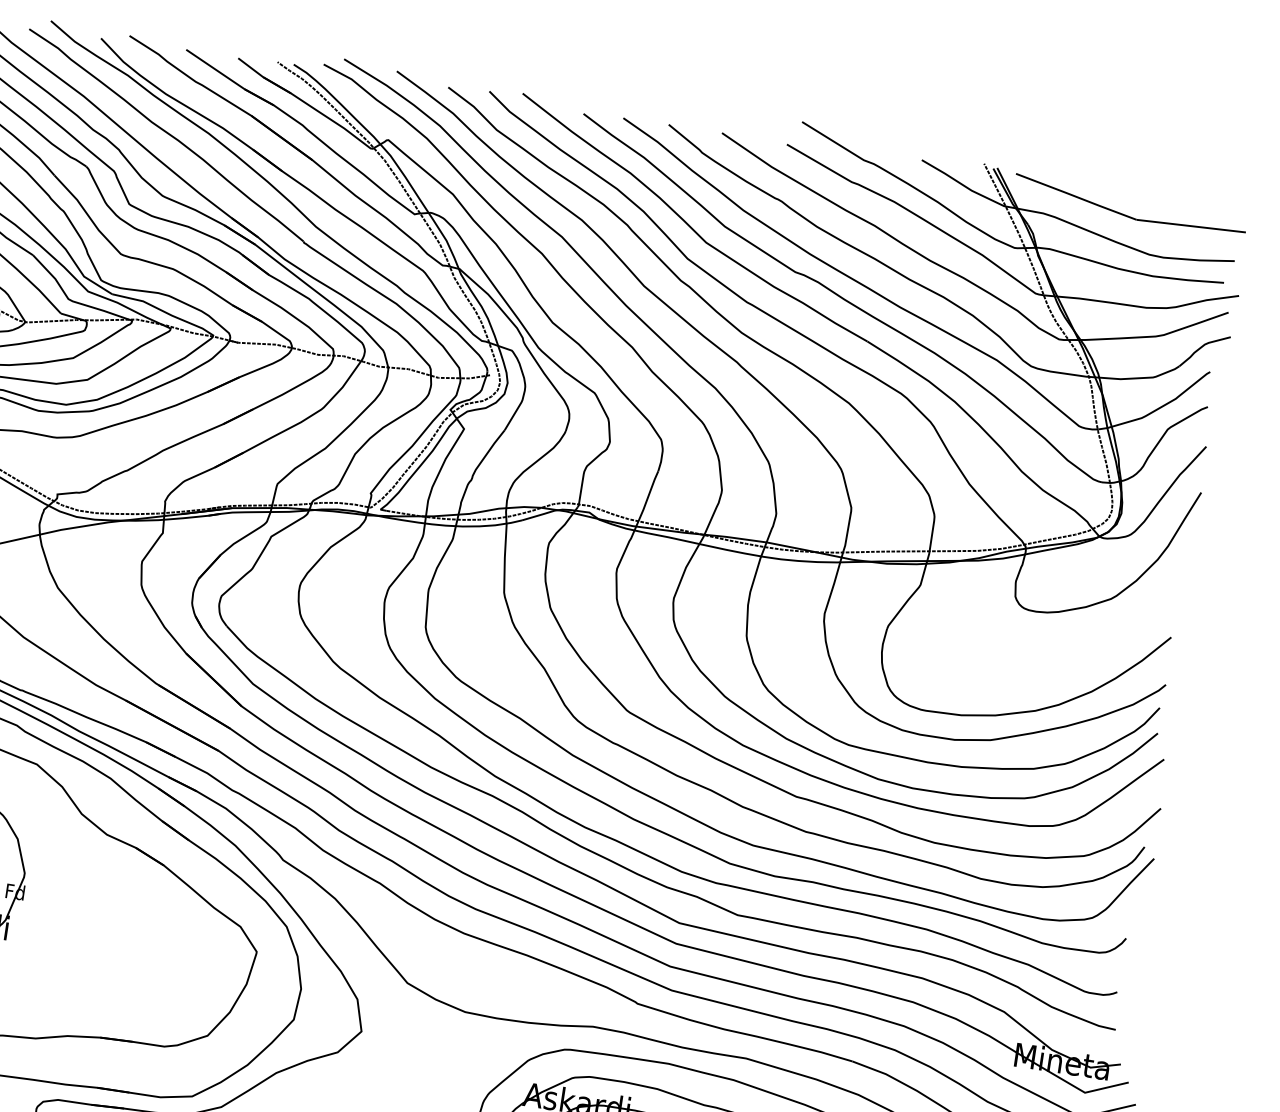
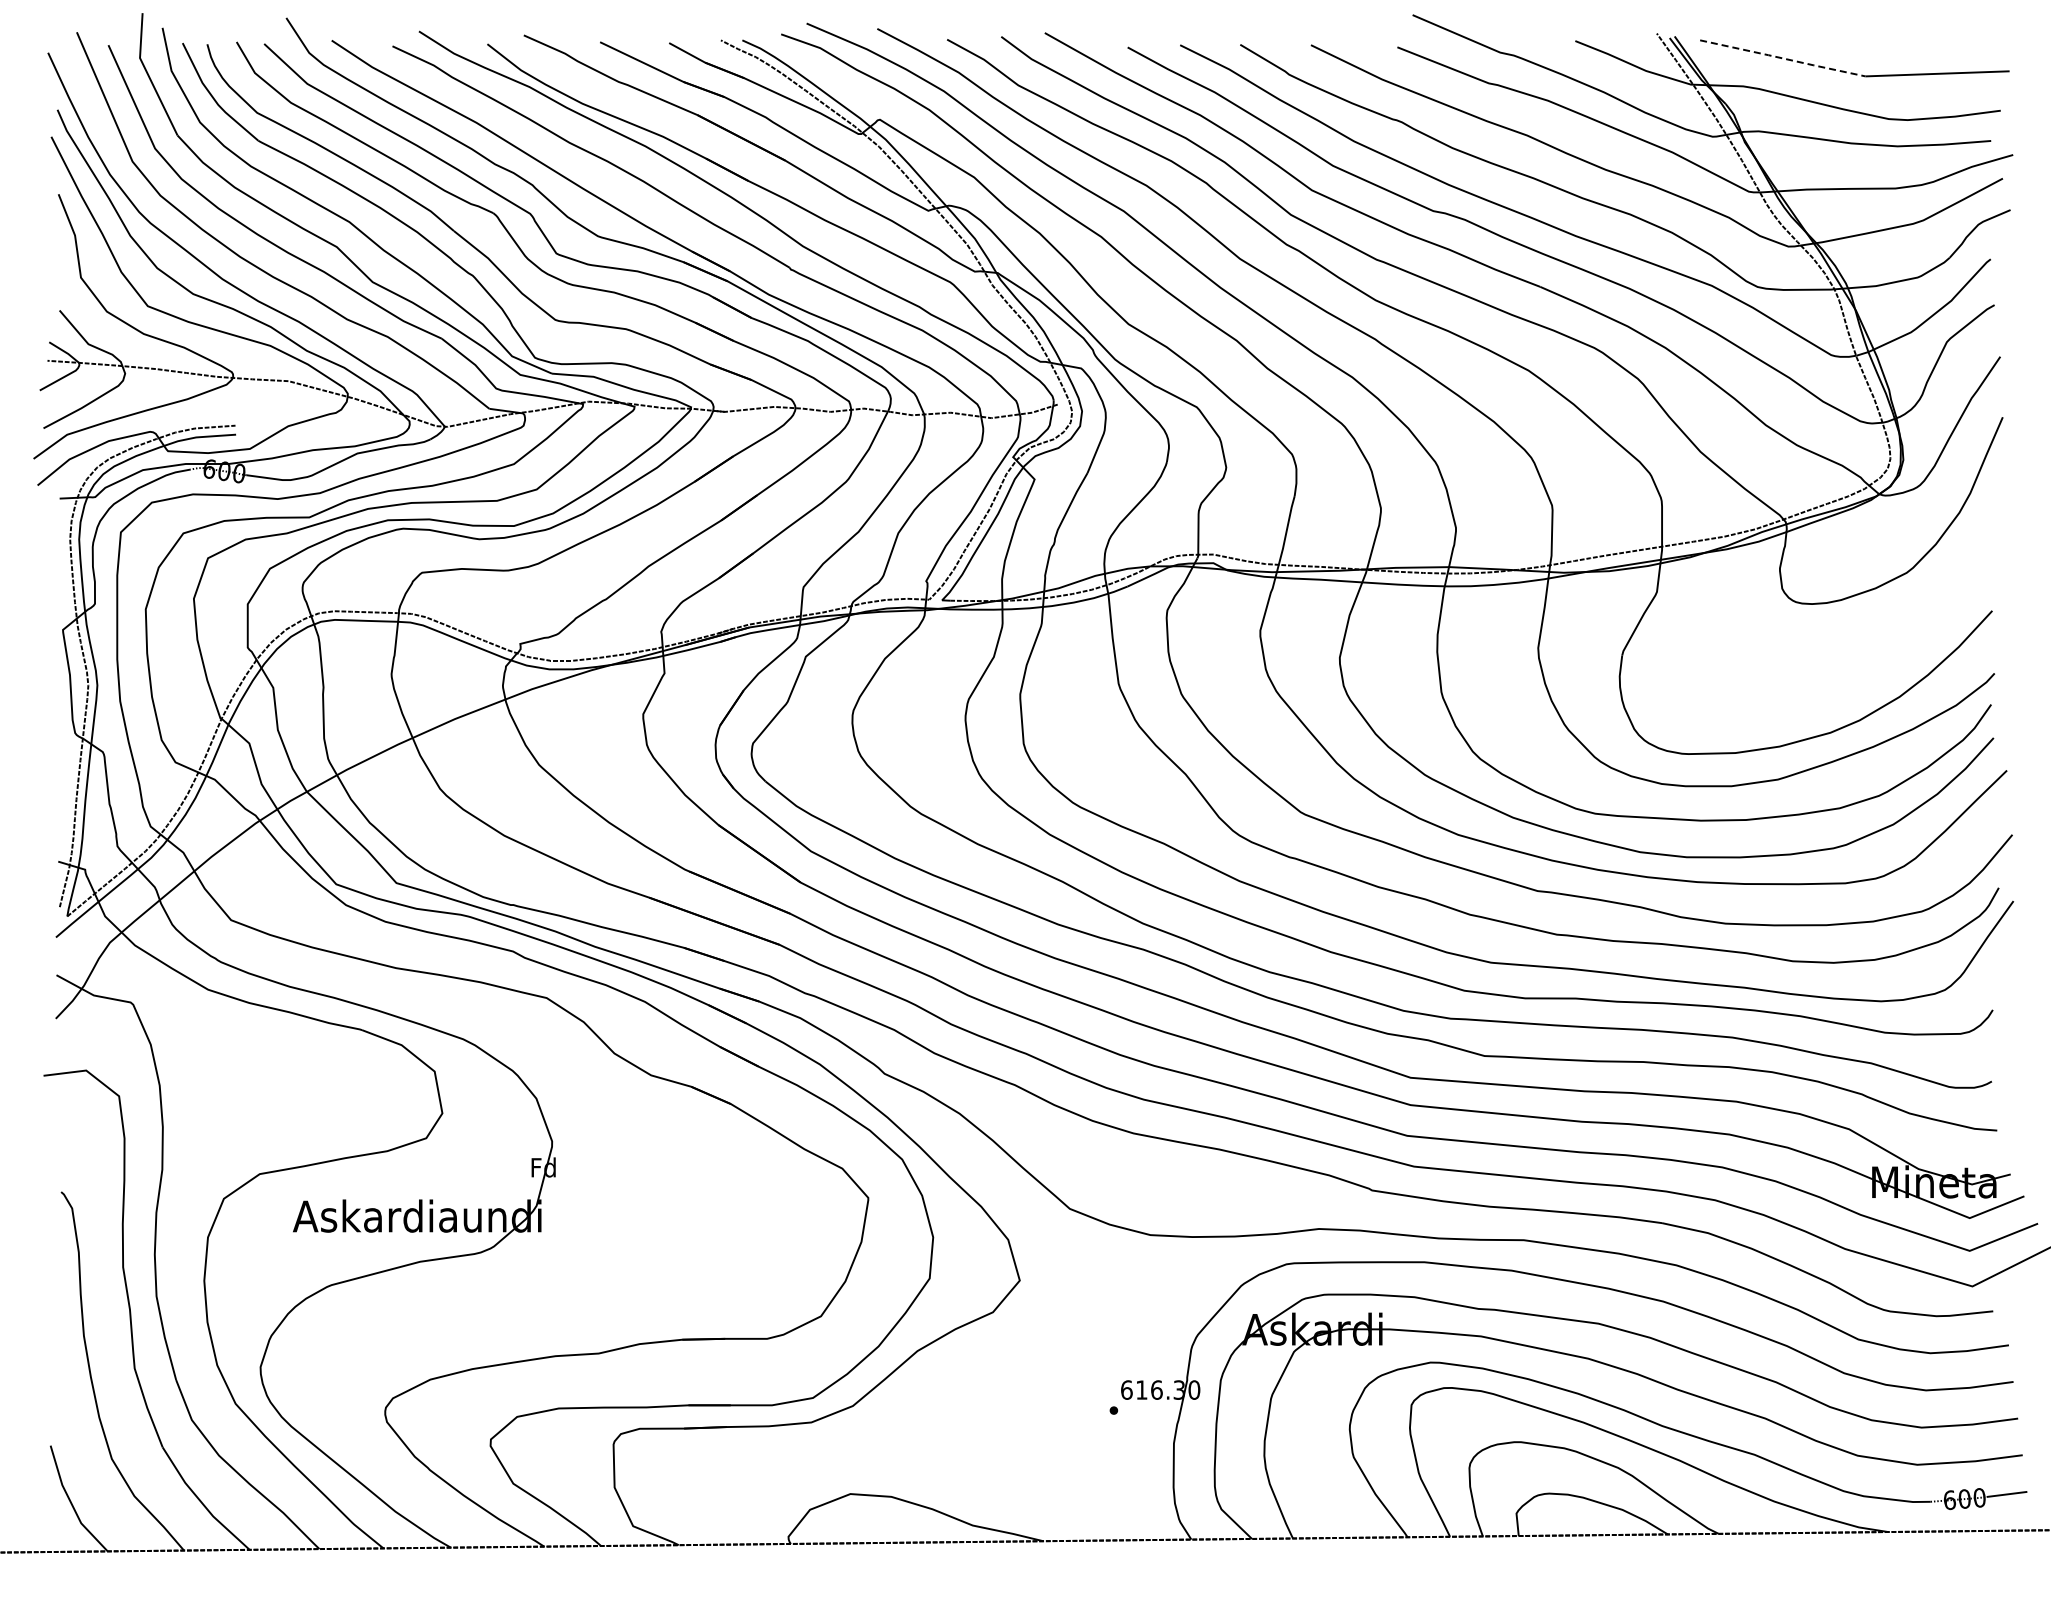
line: (1076, 197) -> (1783, 58), solid -> dashed

